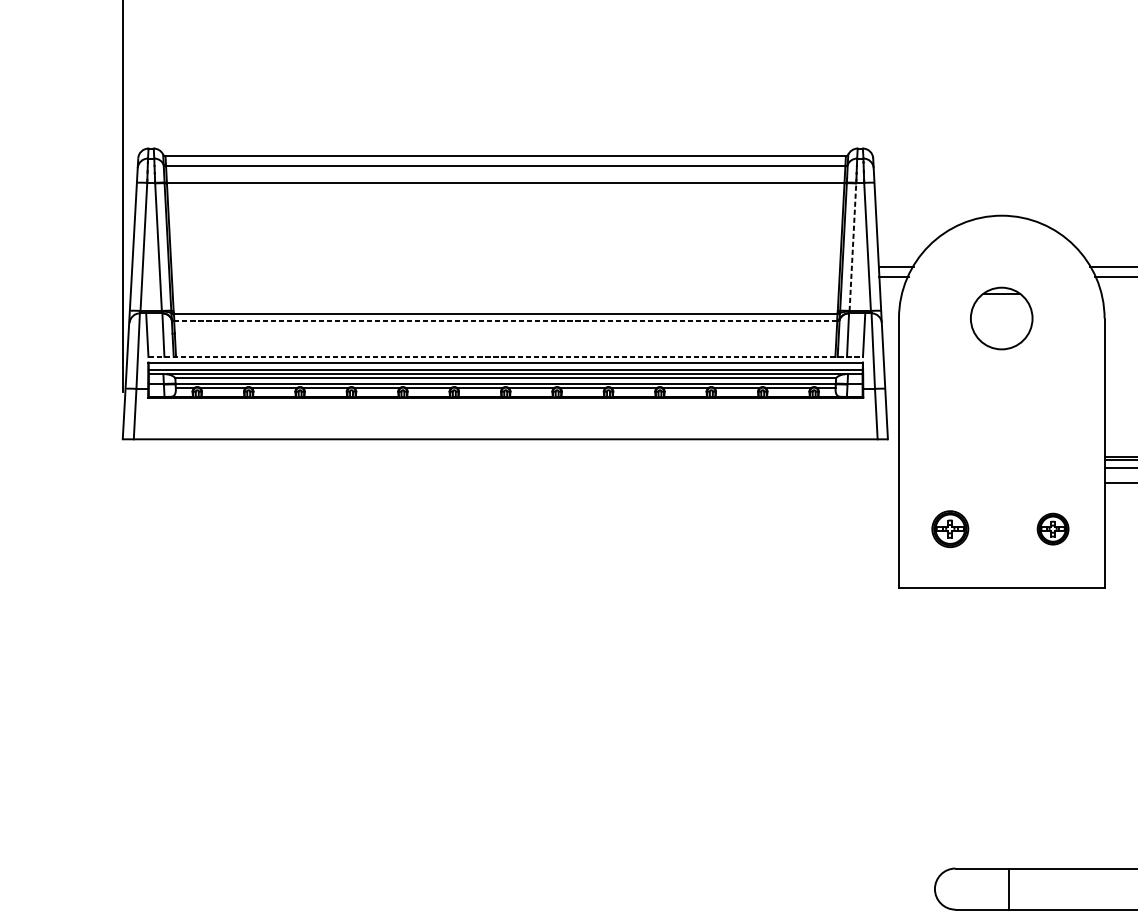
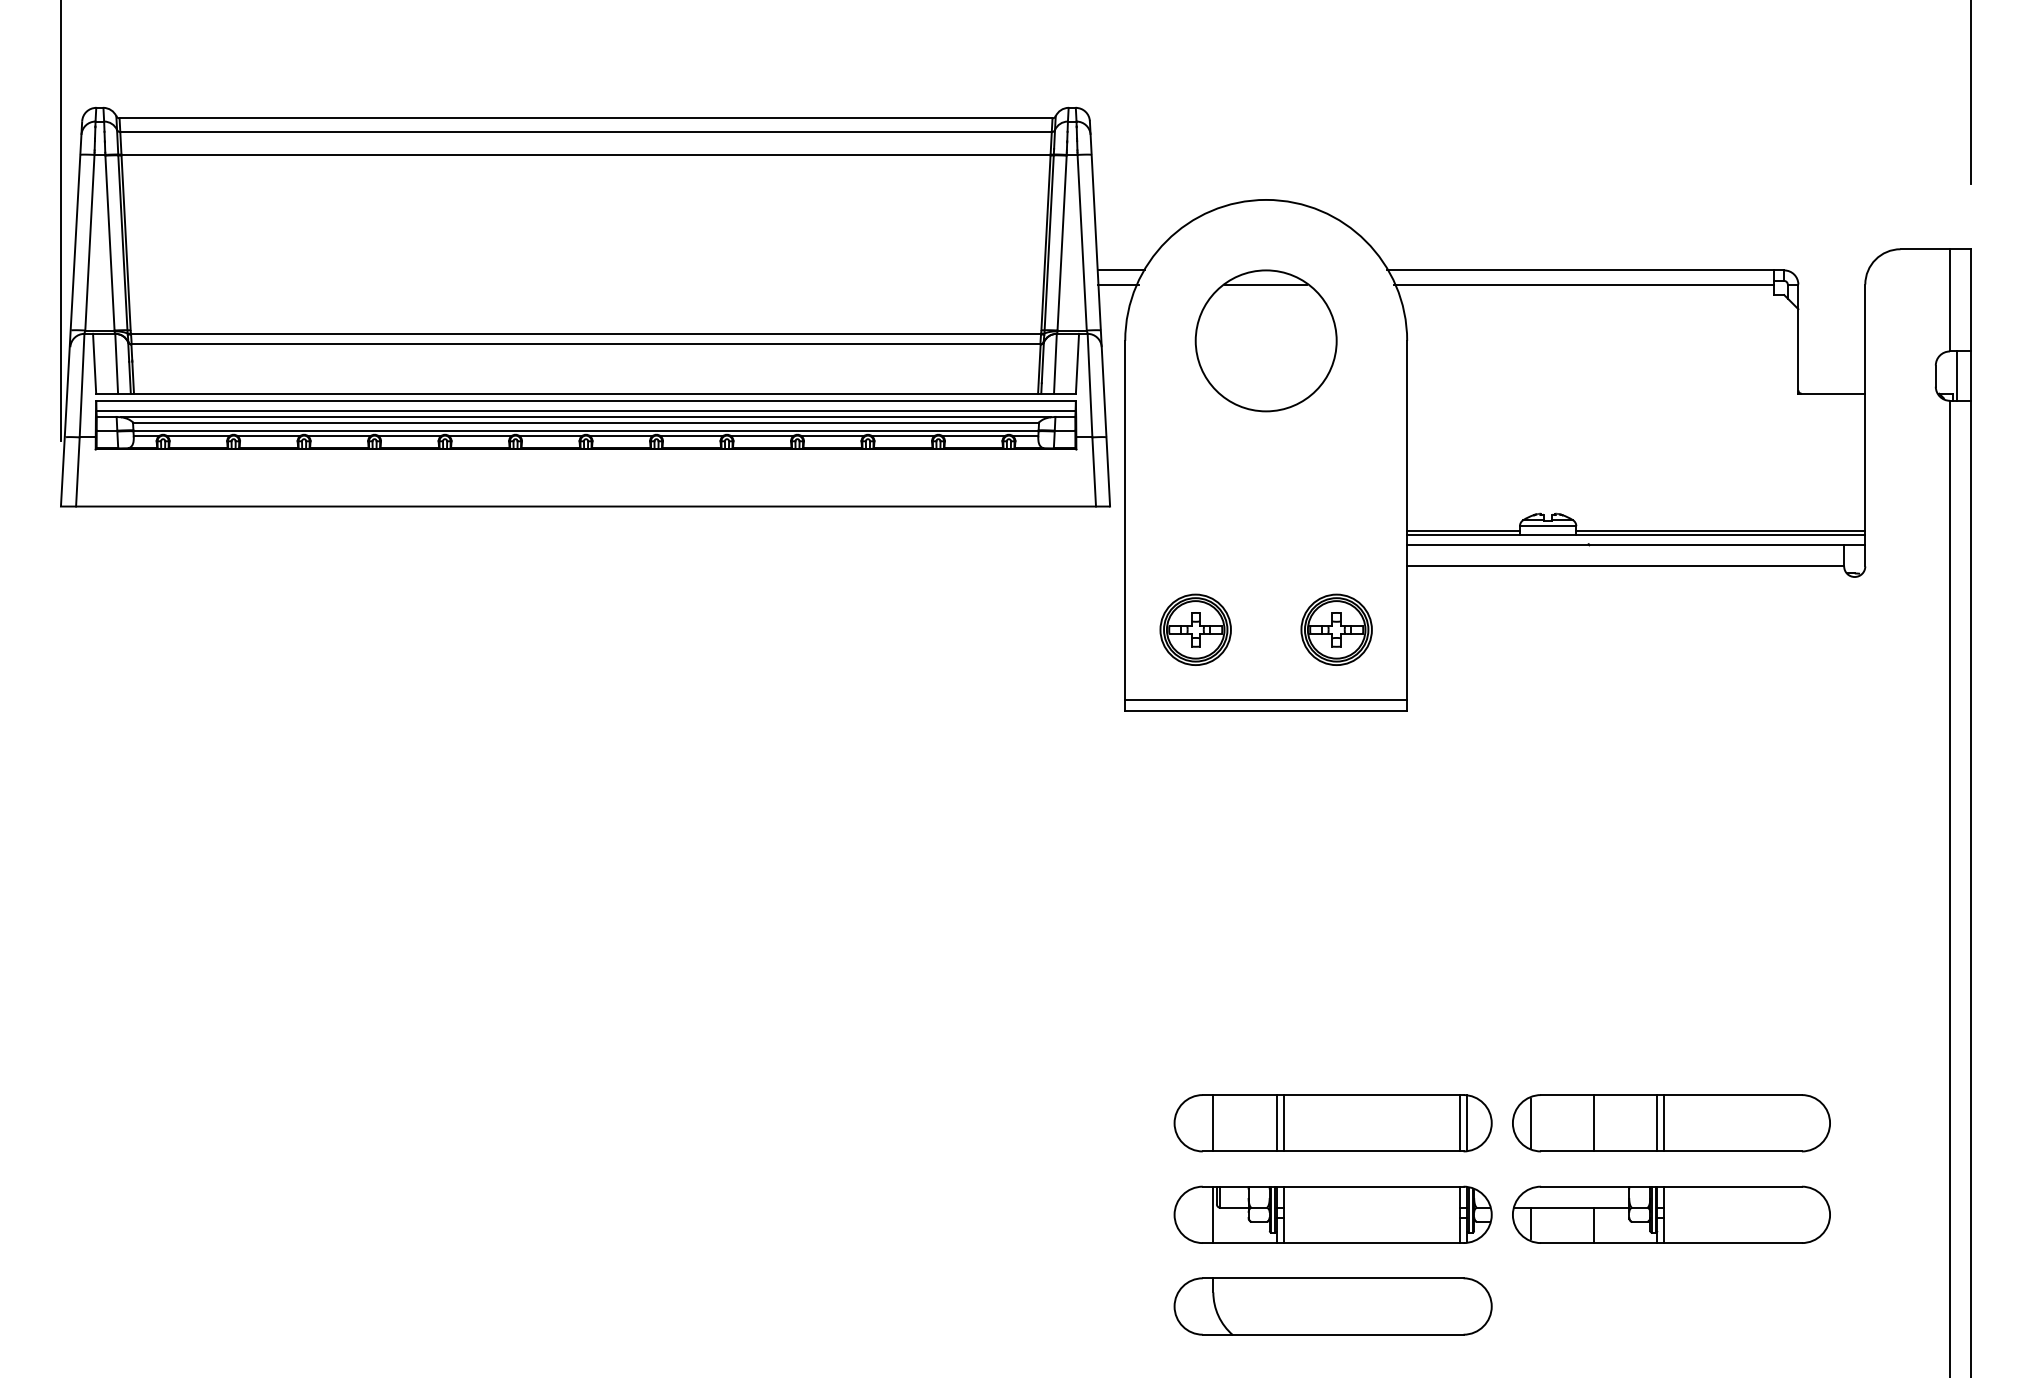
line: (853, 247) -> (1062, 243), dashed -> solid
part: (1001, 318) -> (1265, 340), size x1.67
line: (506, 321) -> (586, 344), dashed -> solid
line: (506, 356) -> (586, 393), dashed -> solid
part: (950, 529) -> (1195, 629), size x1.43
part: (1053, 529) -> (1336, 629), size x1.67
line: (1001, 580) -> (1266, 700), added
line: (963, 889) -> (1213, 1123), added
line: (1014, 889) -> (1283, 1123), added

